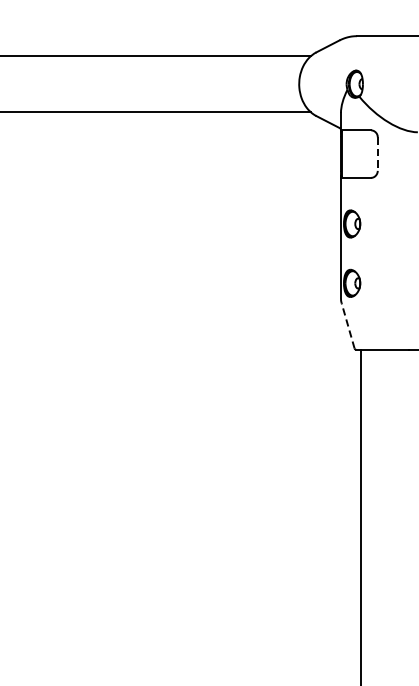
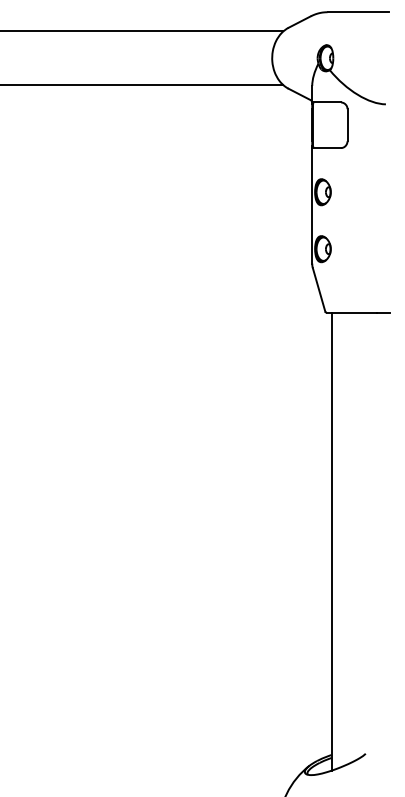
line: (377, 154) -> (347, 125), dashed -> solid
line: (348, 325) -> (319, 289), dashed -> solid

